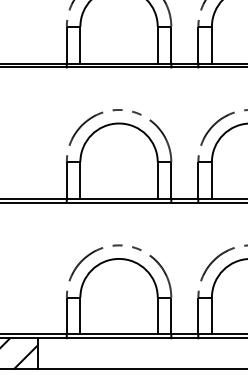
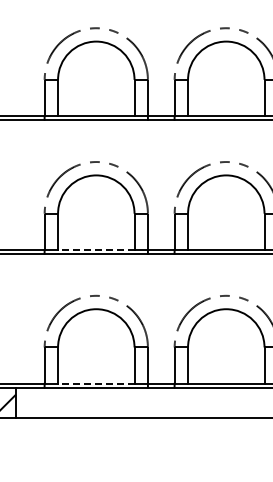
line: (118, 198) -> (95, 249), solid -> dashed
line: (118, 334) -> (95, 383), solid -> dashed

